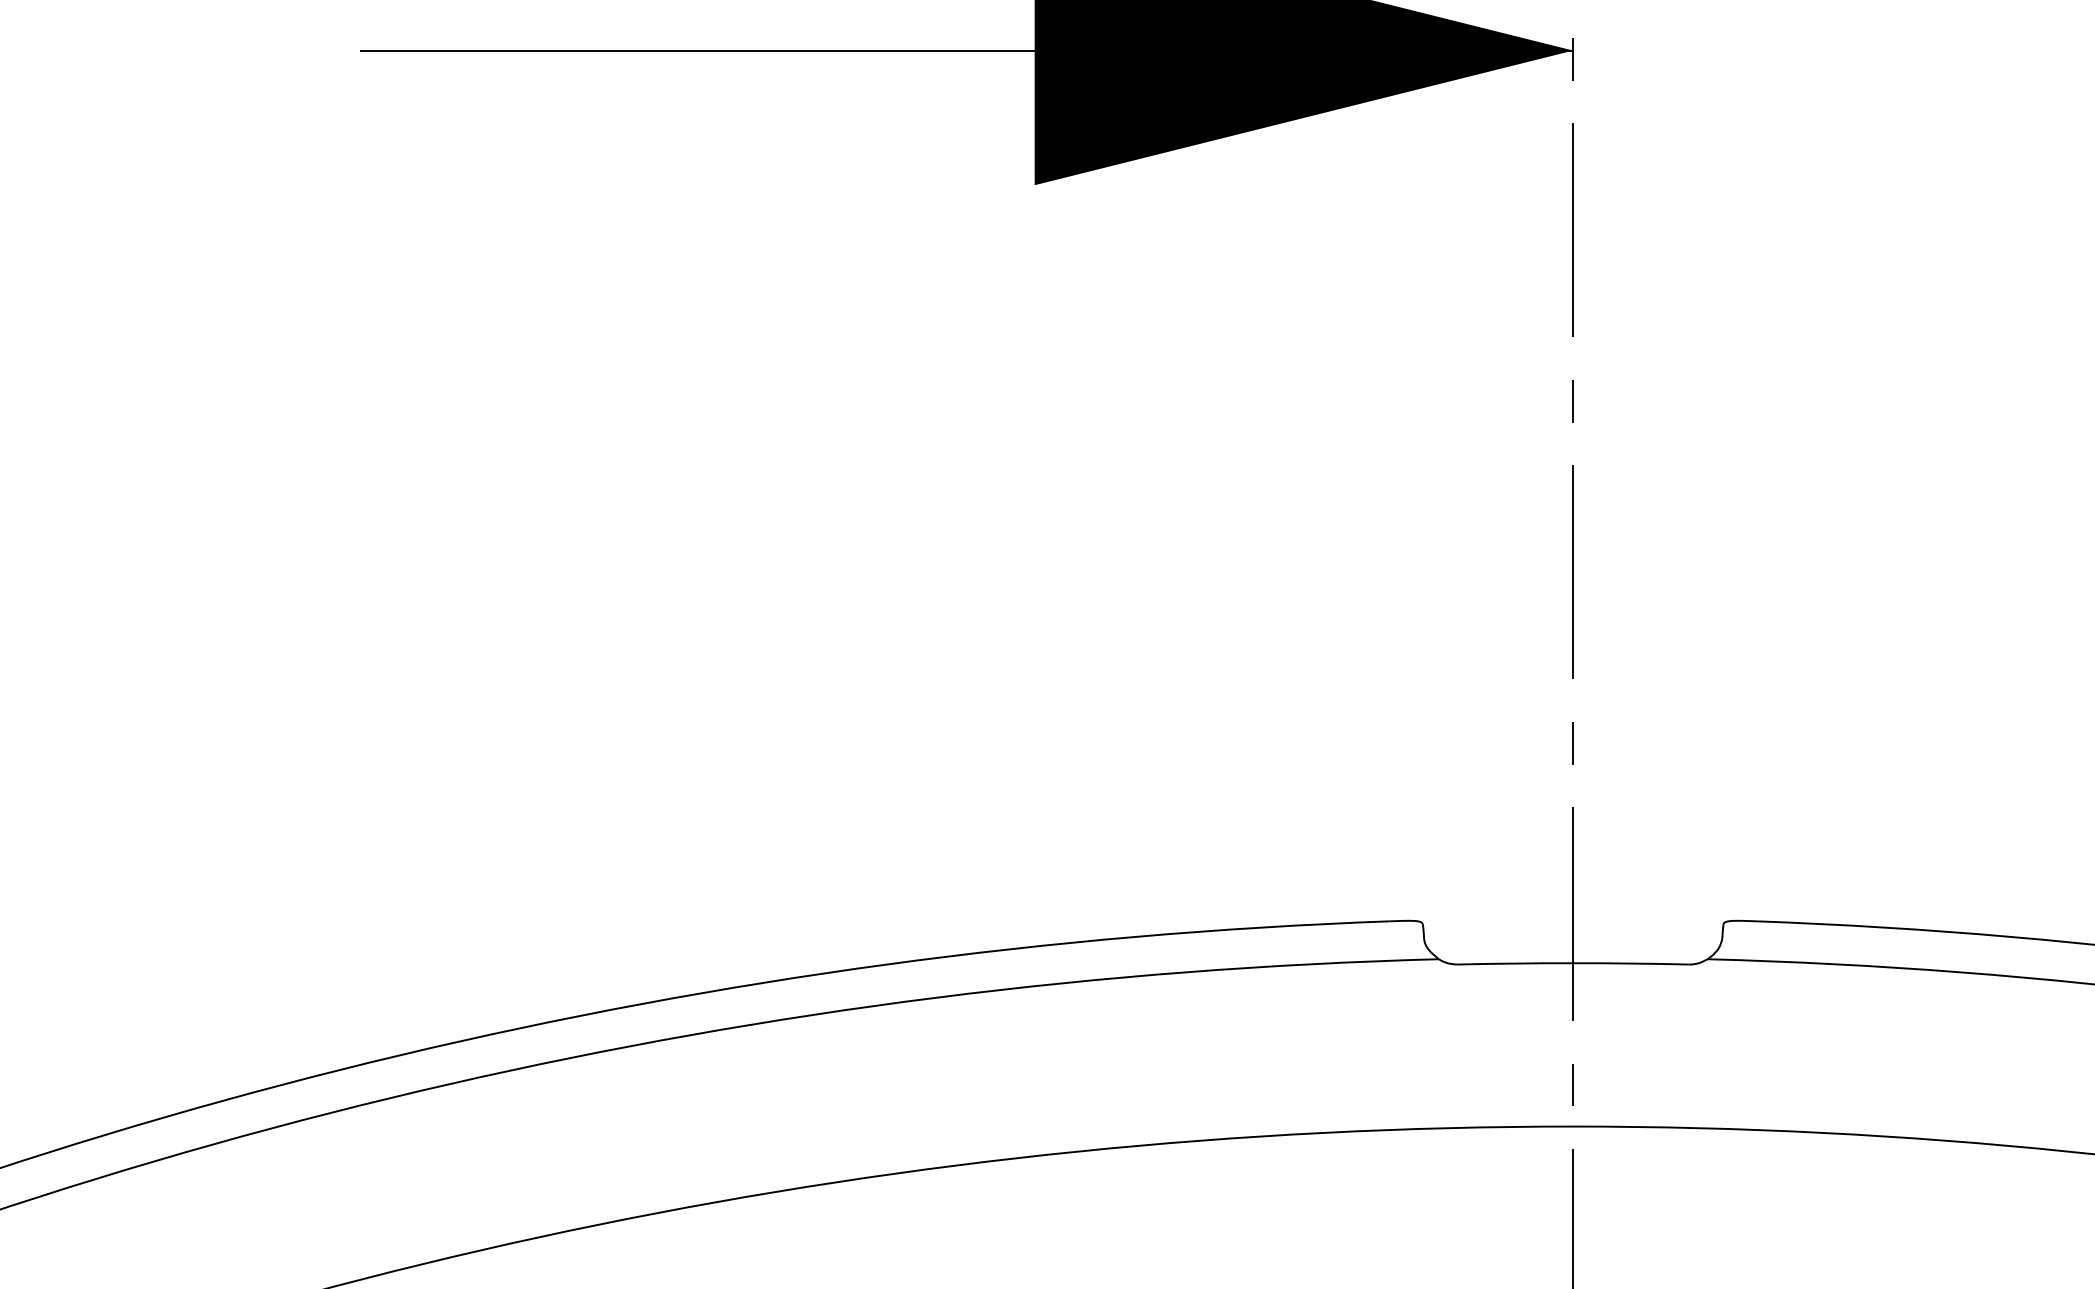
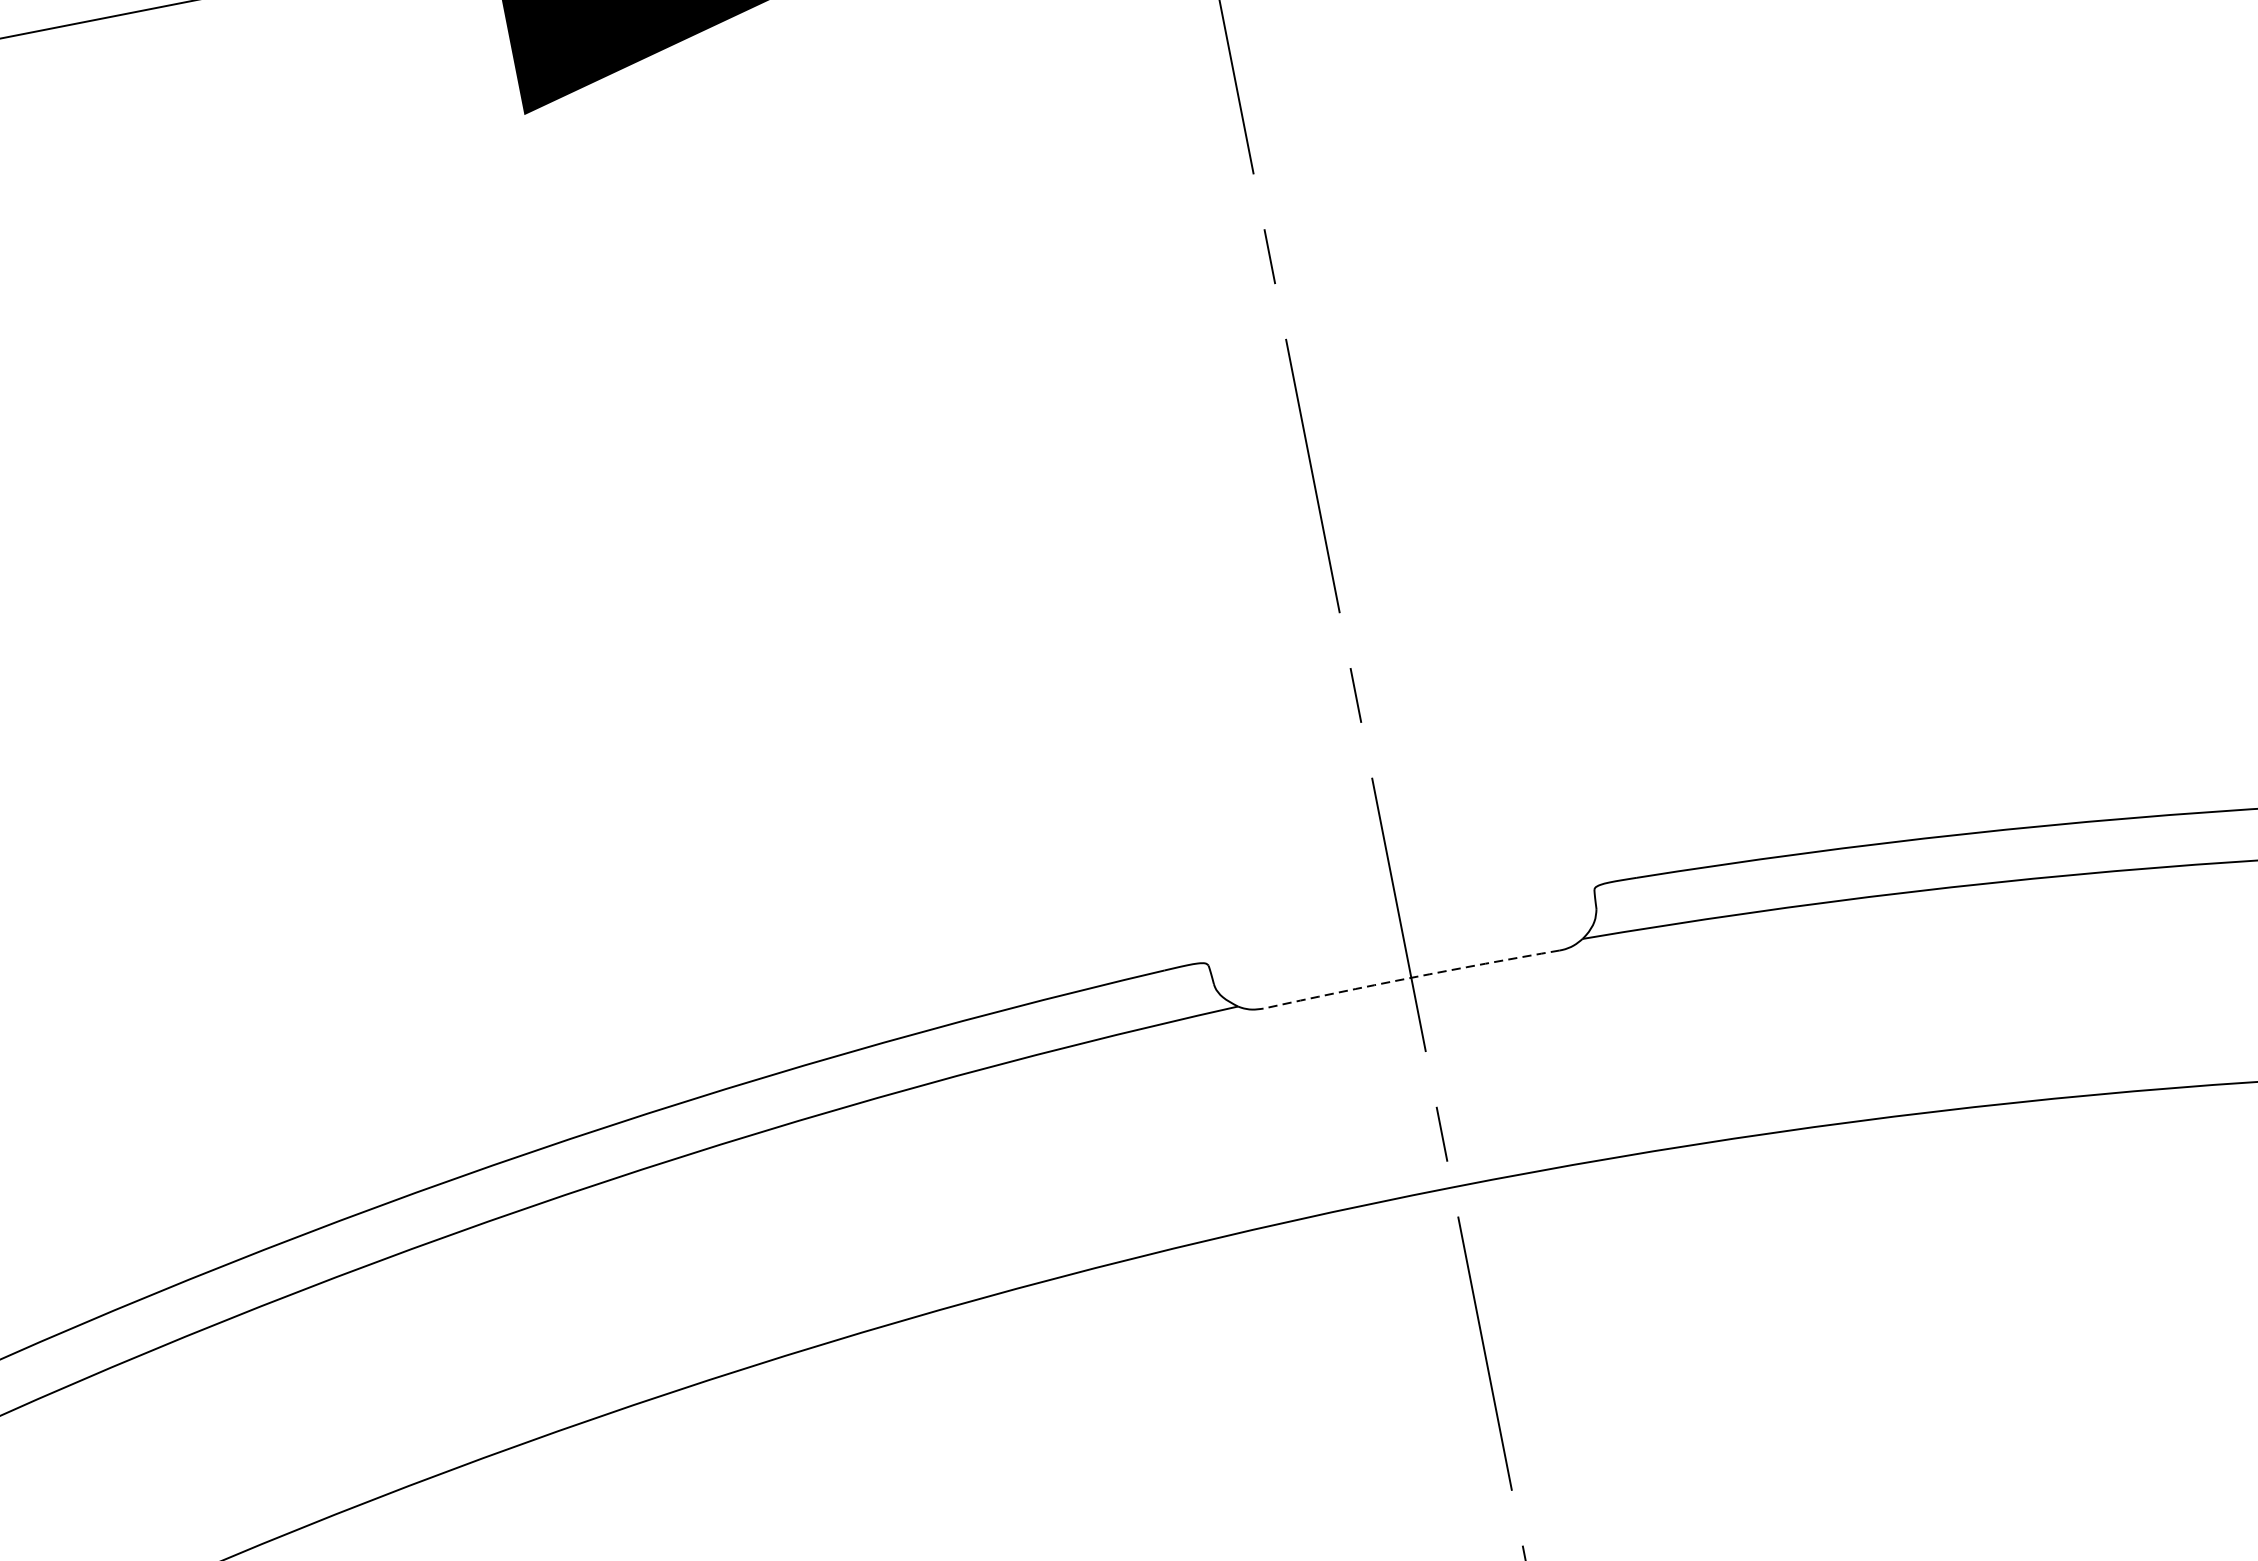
arc: (1573, 963) -> (1411, 978), solid -> dashed

